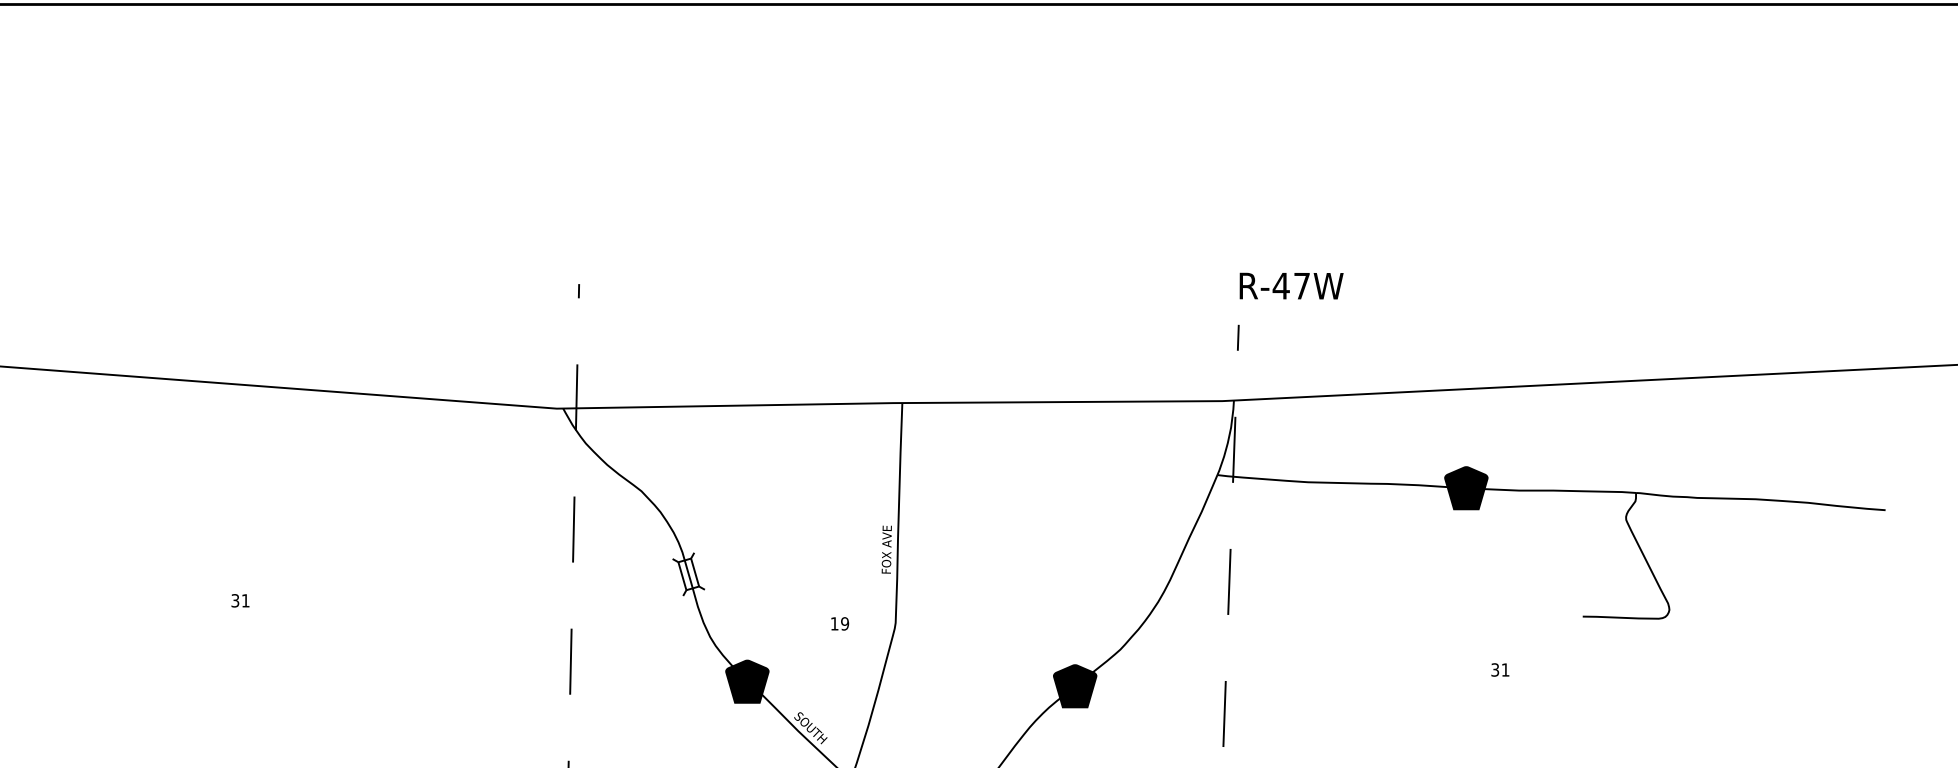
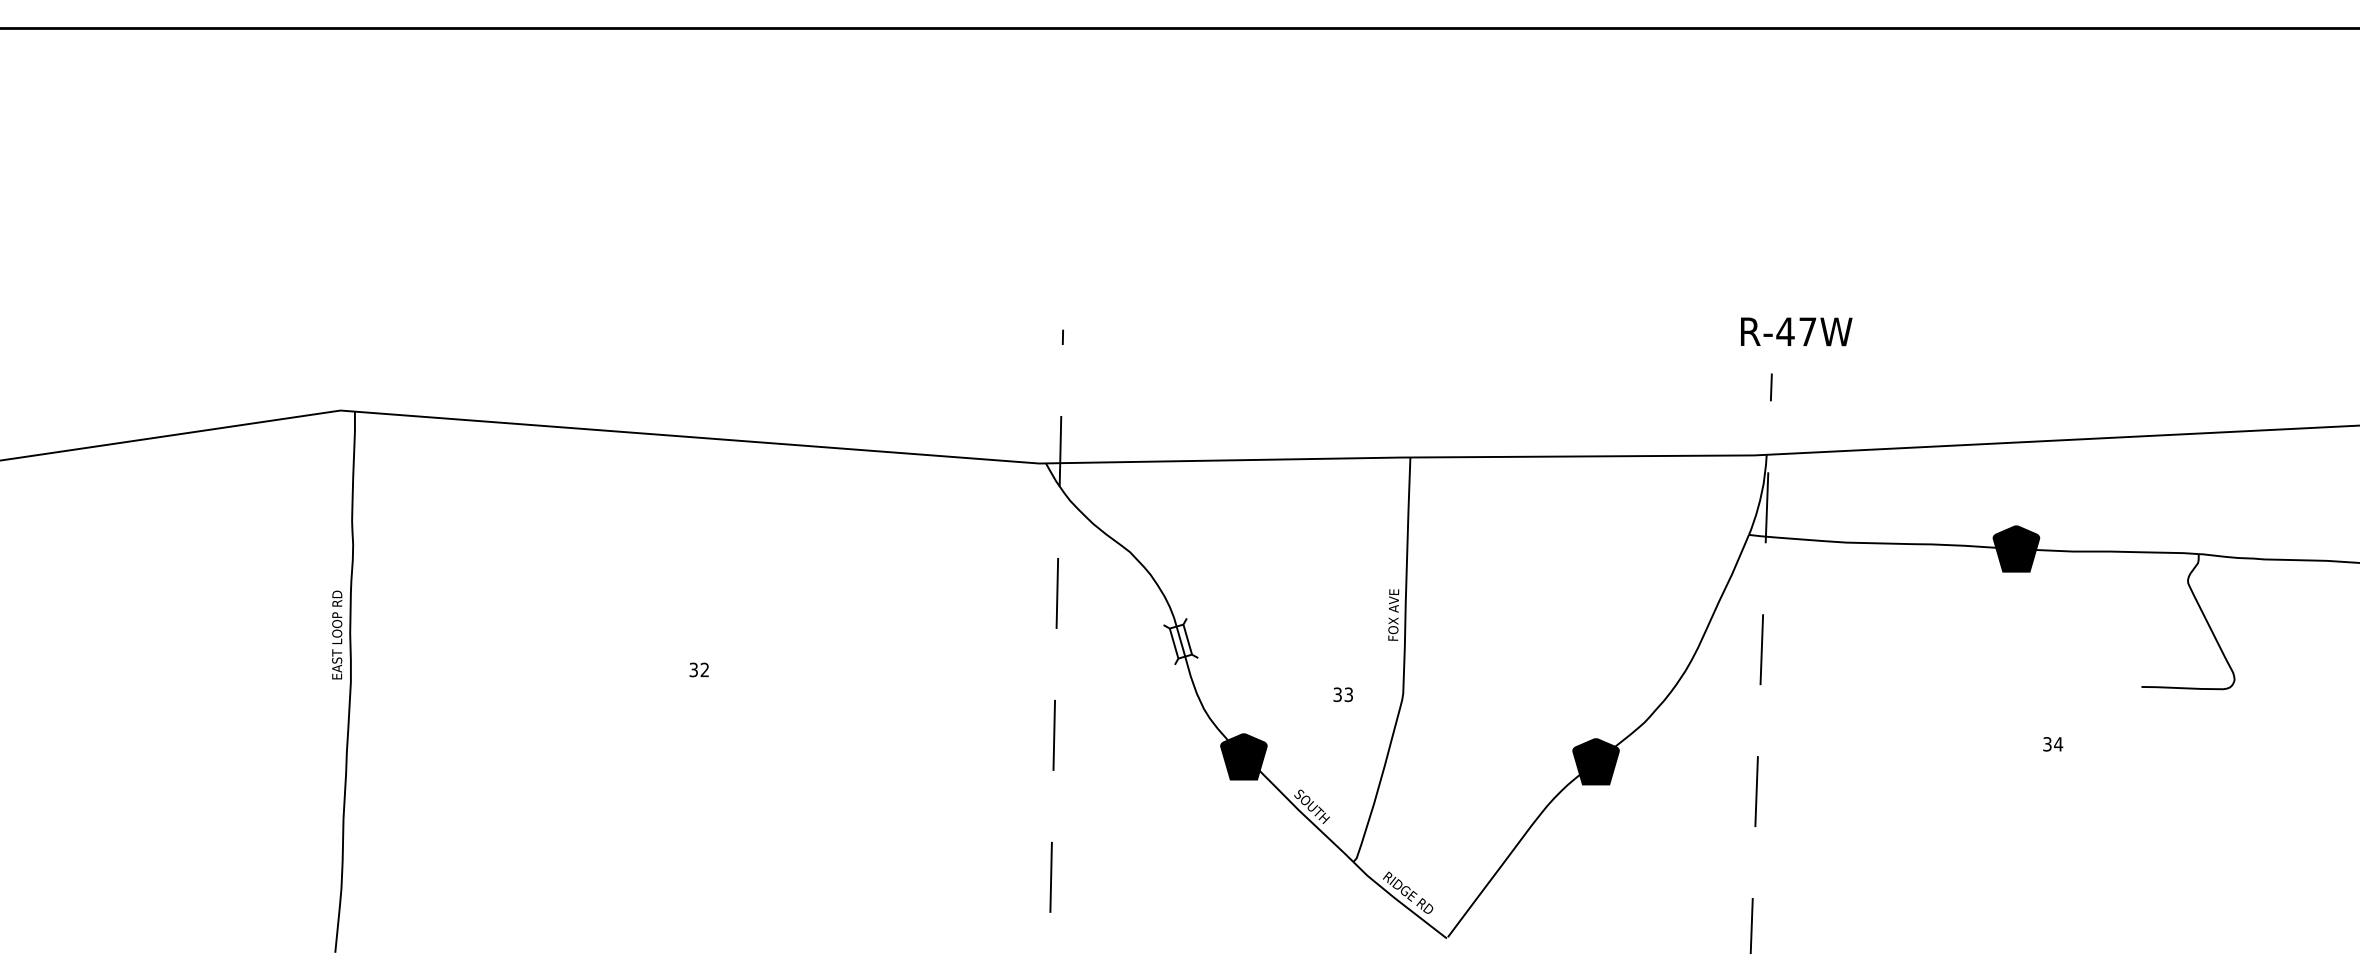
text: (1291, 285) -> (1796, 331), moved
text: (245, 600) -> (704, 669), 31 -> 32
text: (840, 623) -> (1343, 694), 19 -> 33
text: (1505, 670) -> (2058, 744), 31 -> 34

